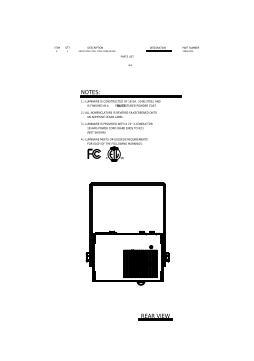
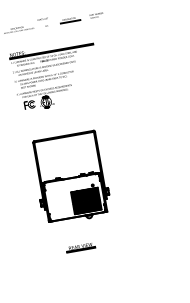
text: (127, 60) -> (43, 22), moved
part: (130, 125) -> (55, 75), moved
part: (155, 316) -> (80, 246), moved

